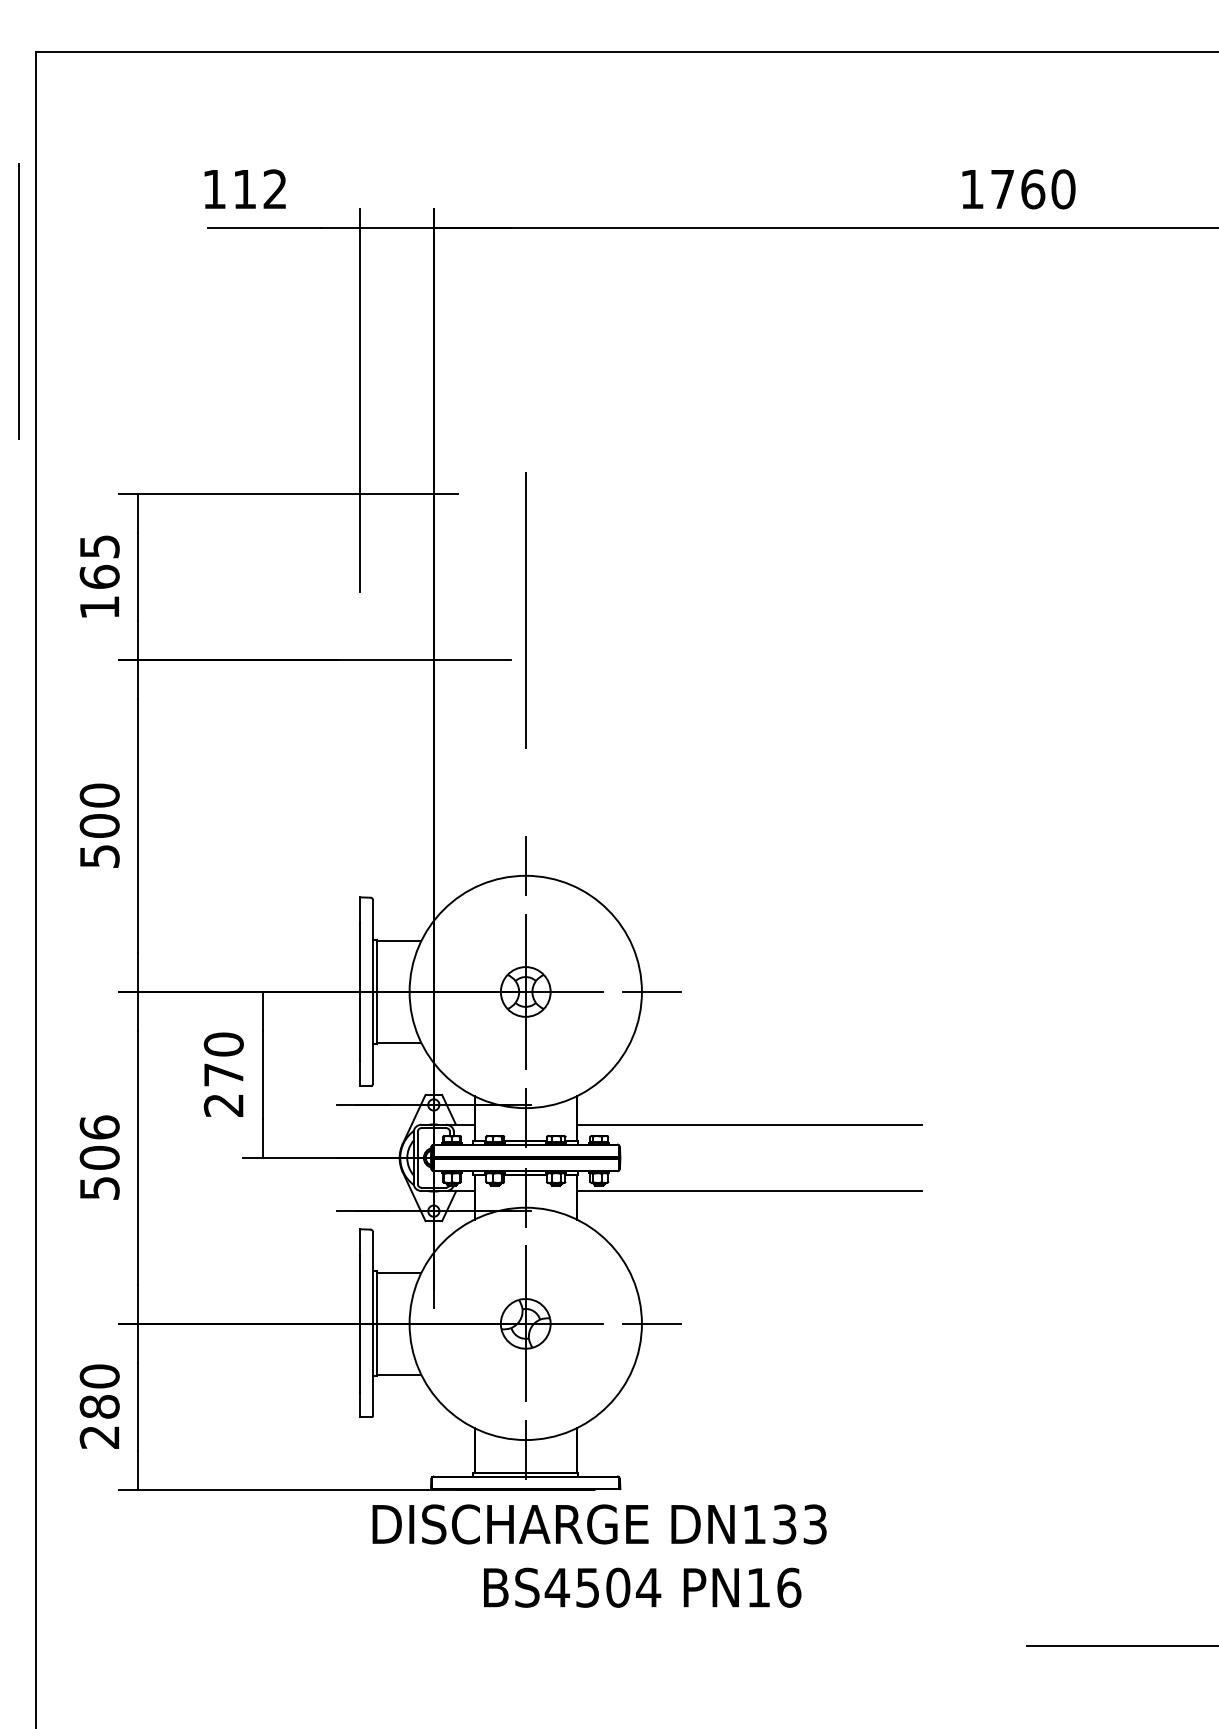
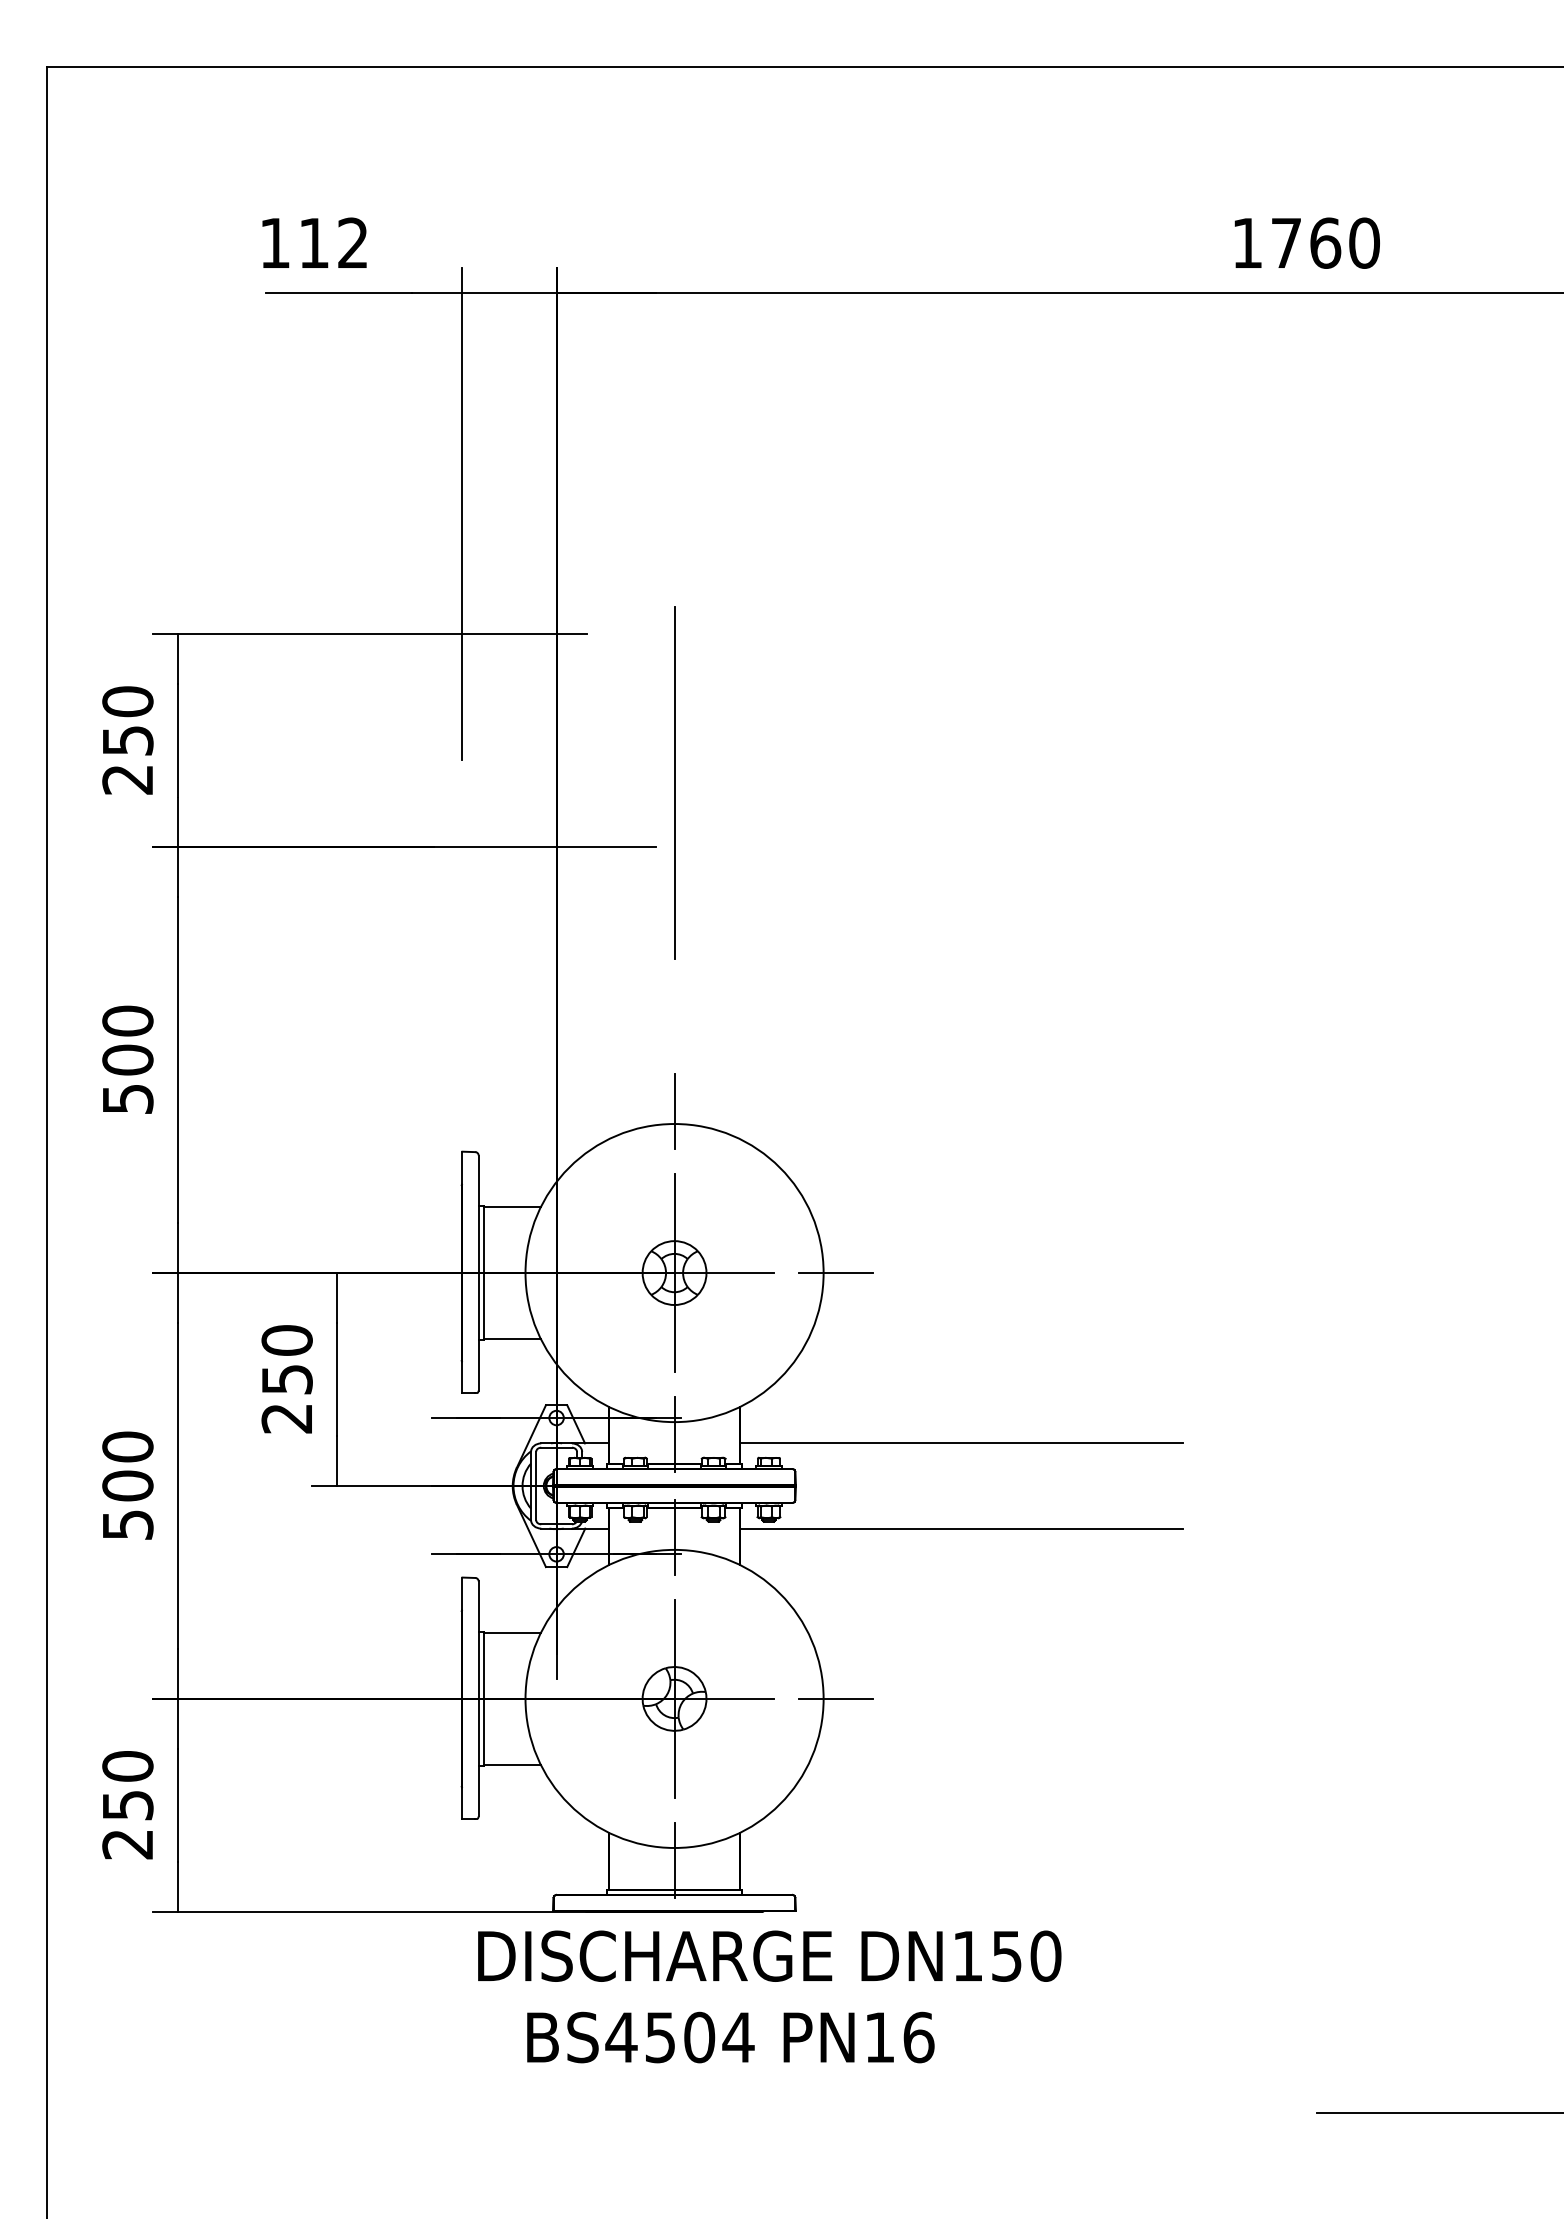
line: (18, 301) -> (23, 387), removed
text: (99, 576) -> (127, 739), 165 -> 250
text: (223, 1074) -> (286, 1378), 270 -> 250
text: (99, 1127) -> (127, 1446), 506 -> 500
text: (99, 1406) -> (127, 1804), 280 -> 250
text: (800, 1524) -> (1027, 1956), DN133 -> DN150
text: (642, 1587) -> (730, 2037), moved

